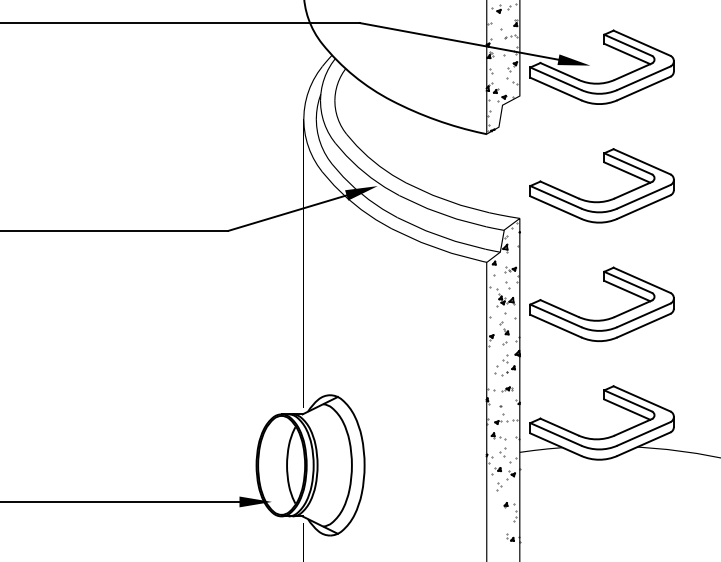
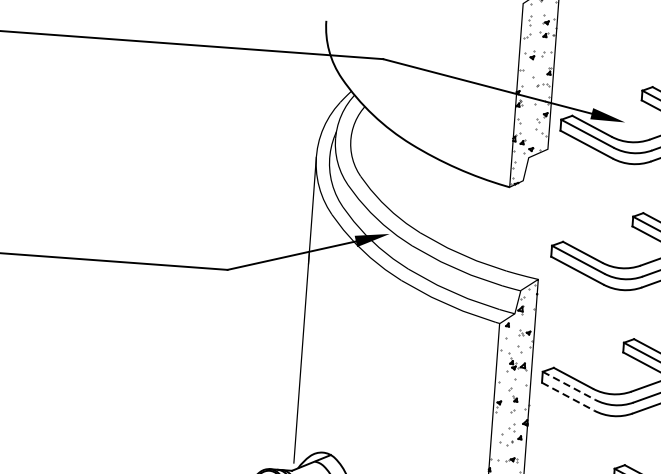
line: (555, 315) -> (568, 385), solid -> dashed
line: (555, 326) -> (567, 397), solid -> dashed

